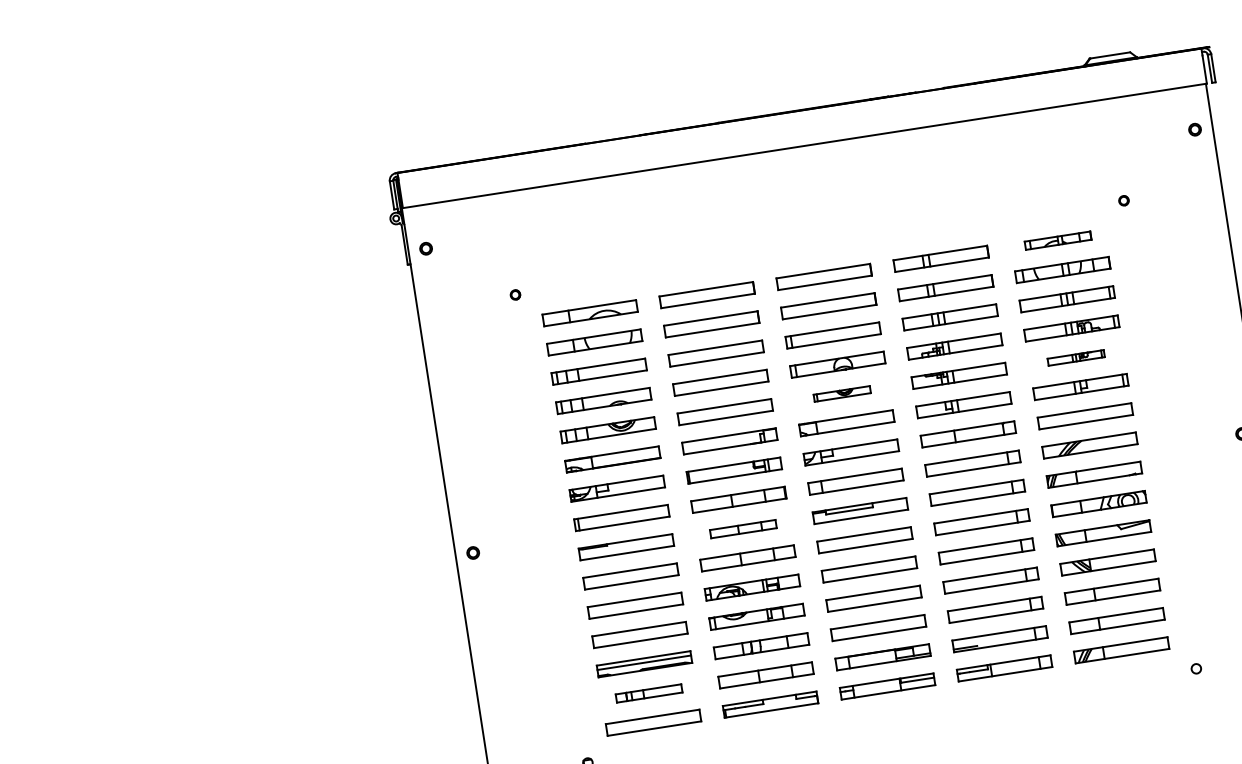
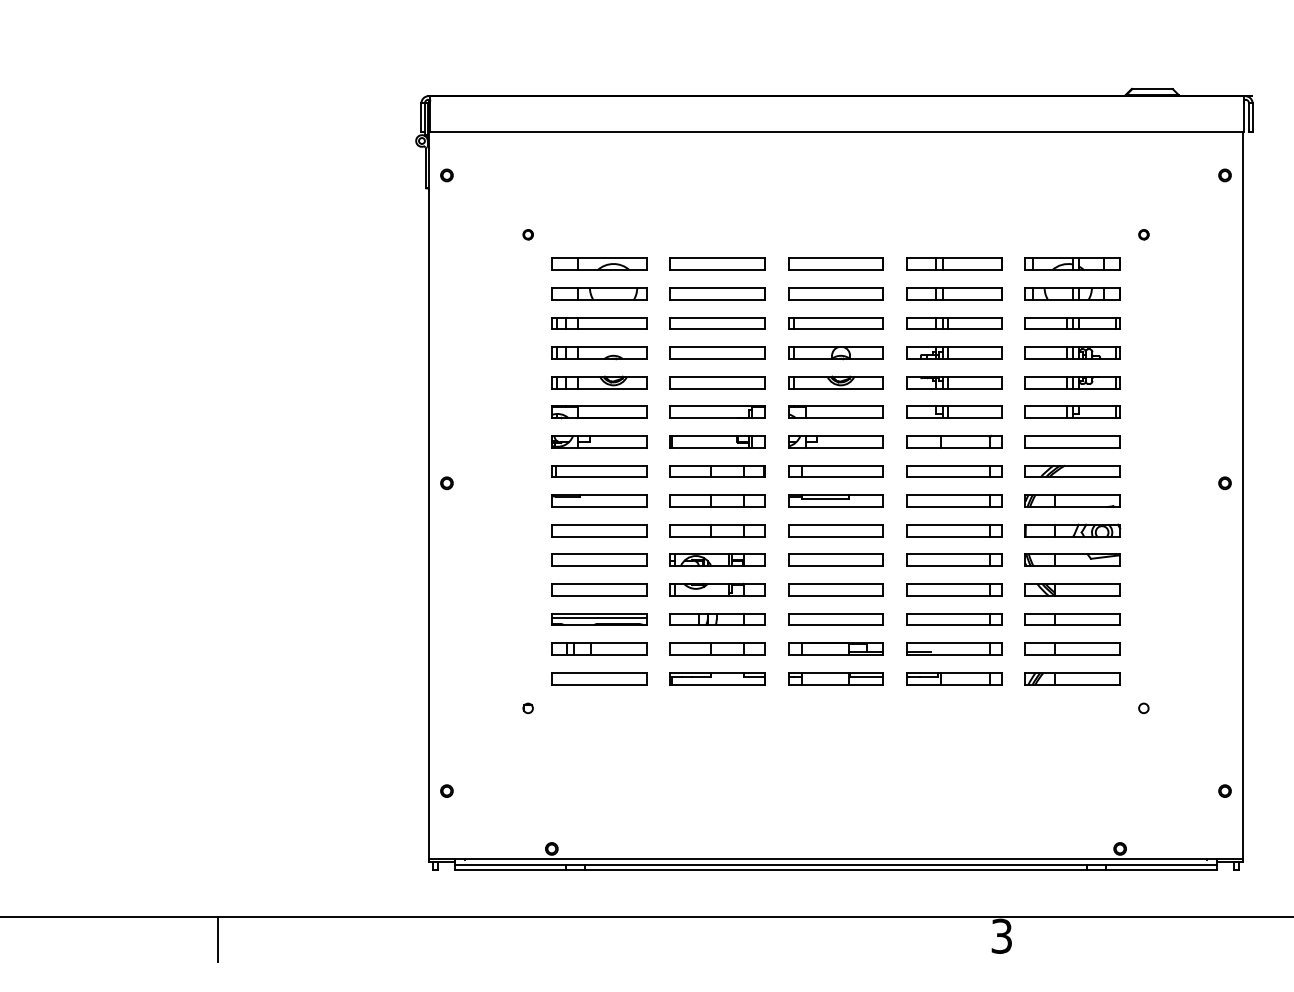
part: (1057, 240) -> (1072, 263), size x1.43
part: (1075, 357) -> (1072, 382), size x1.67
part: (841, 393) -> (835, 382), size x1.67
part: (743, 528) -> (717, 500), size x1.43
part: (649, 692) -> (599, 648), size x1.43

